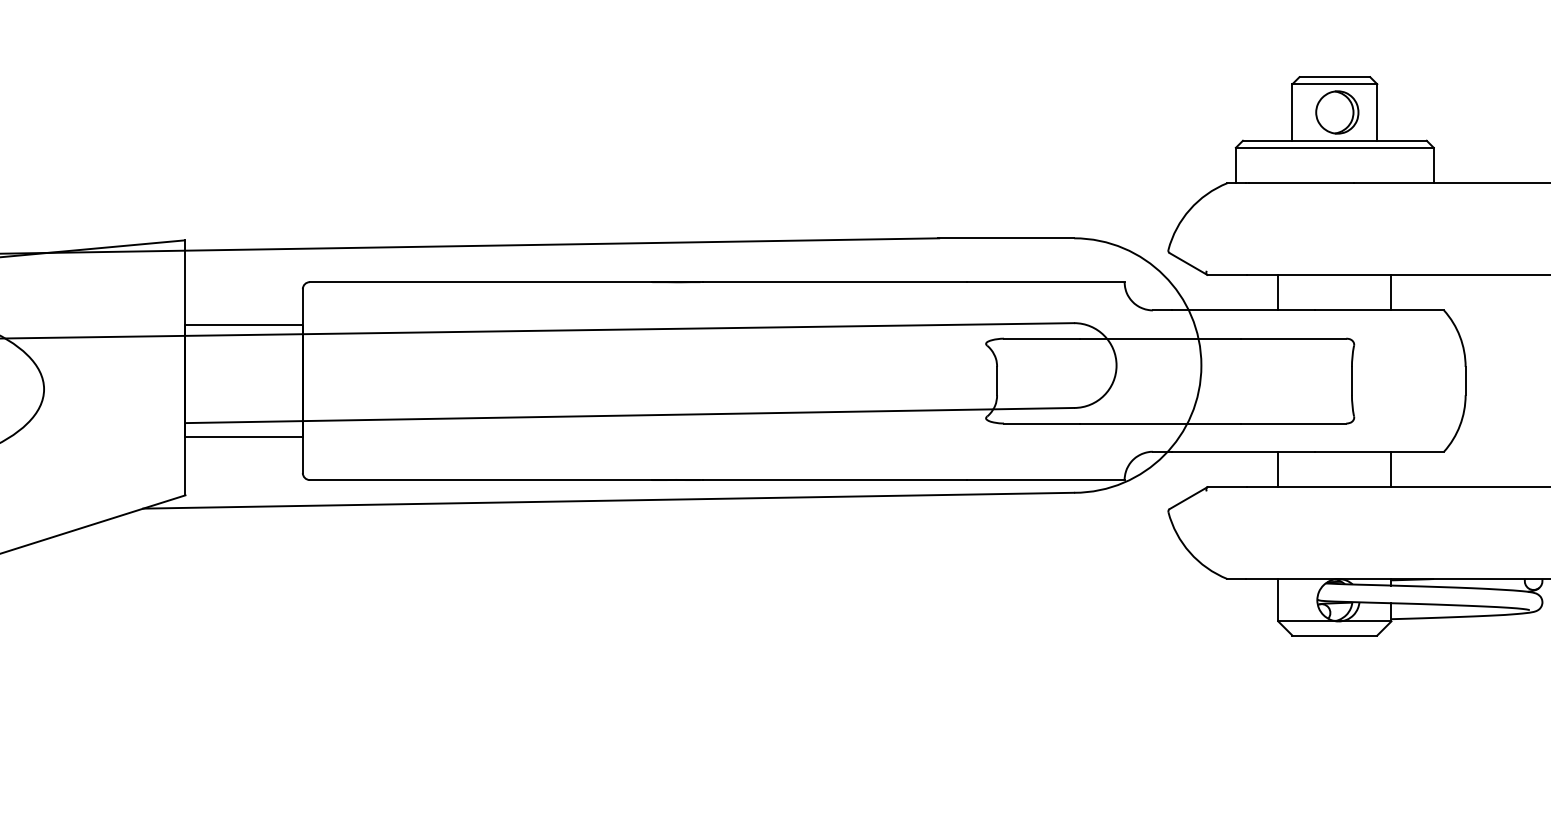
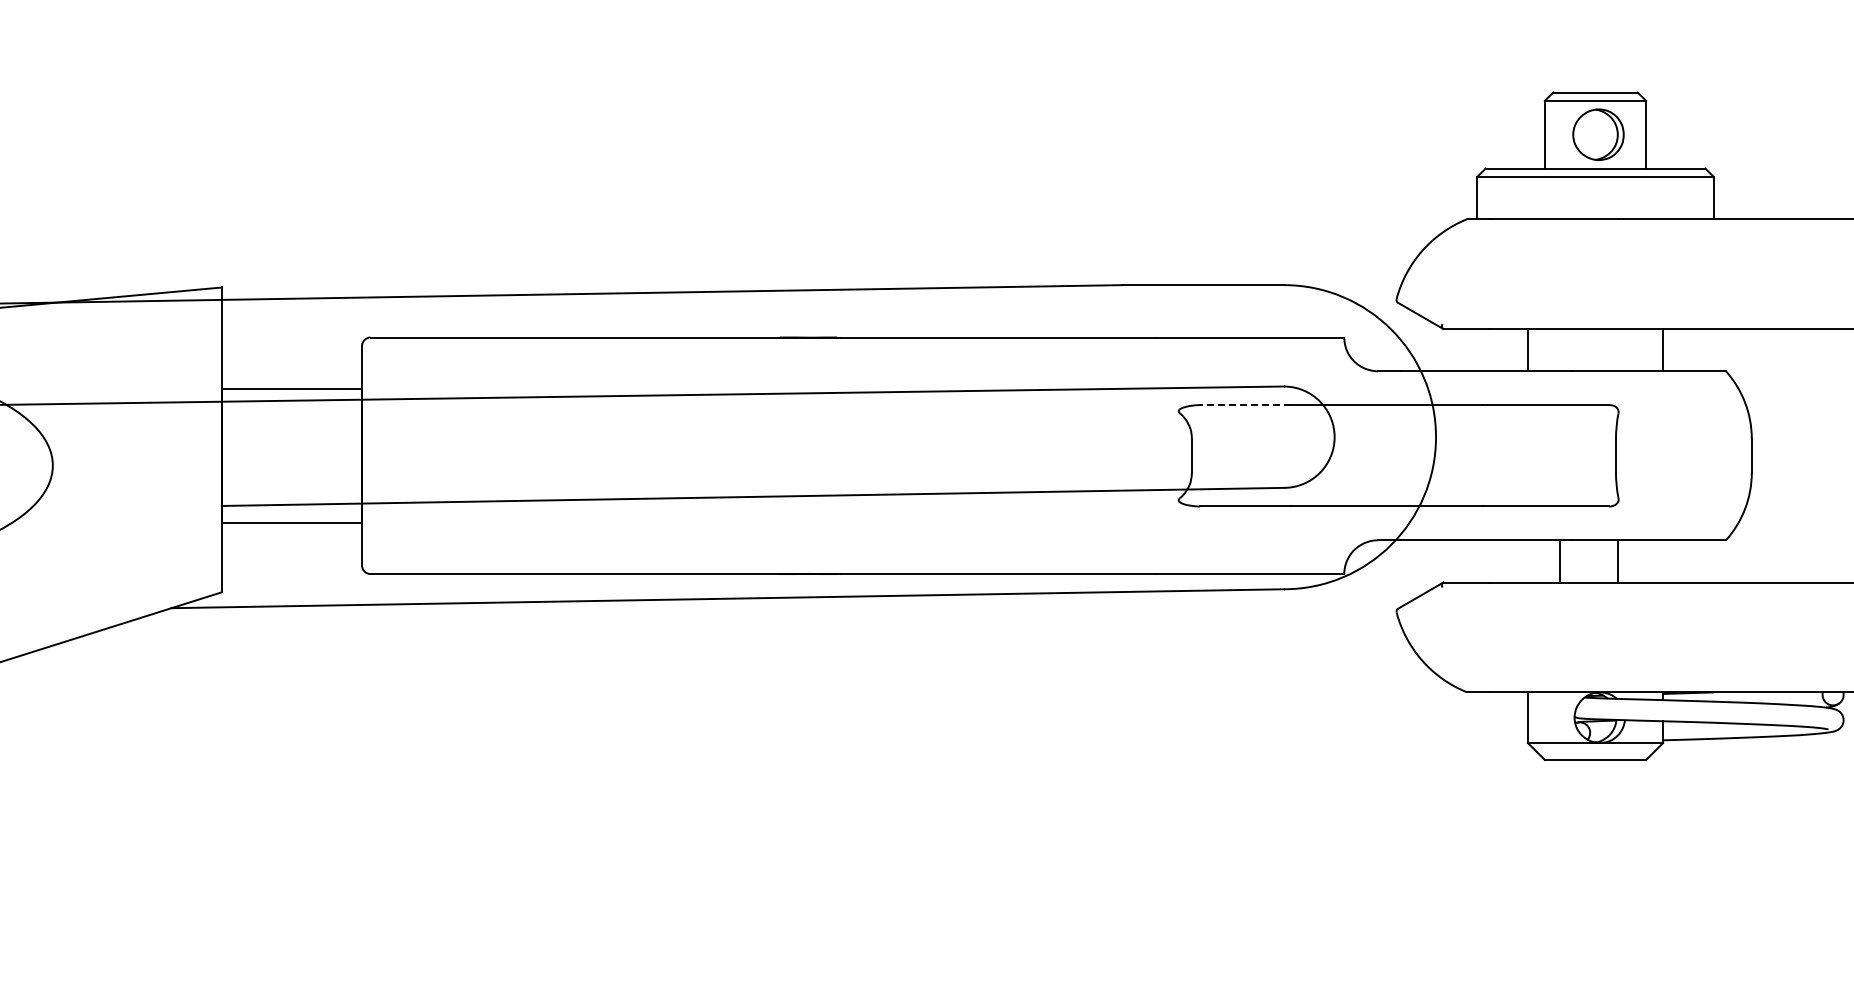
line: (1041, 339) -> (1245, 405), solid -> dashed
line: (1277, 469) -> (1559, 561), moved
line: (1391, 469) -> (1618, 561), moved

